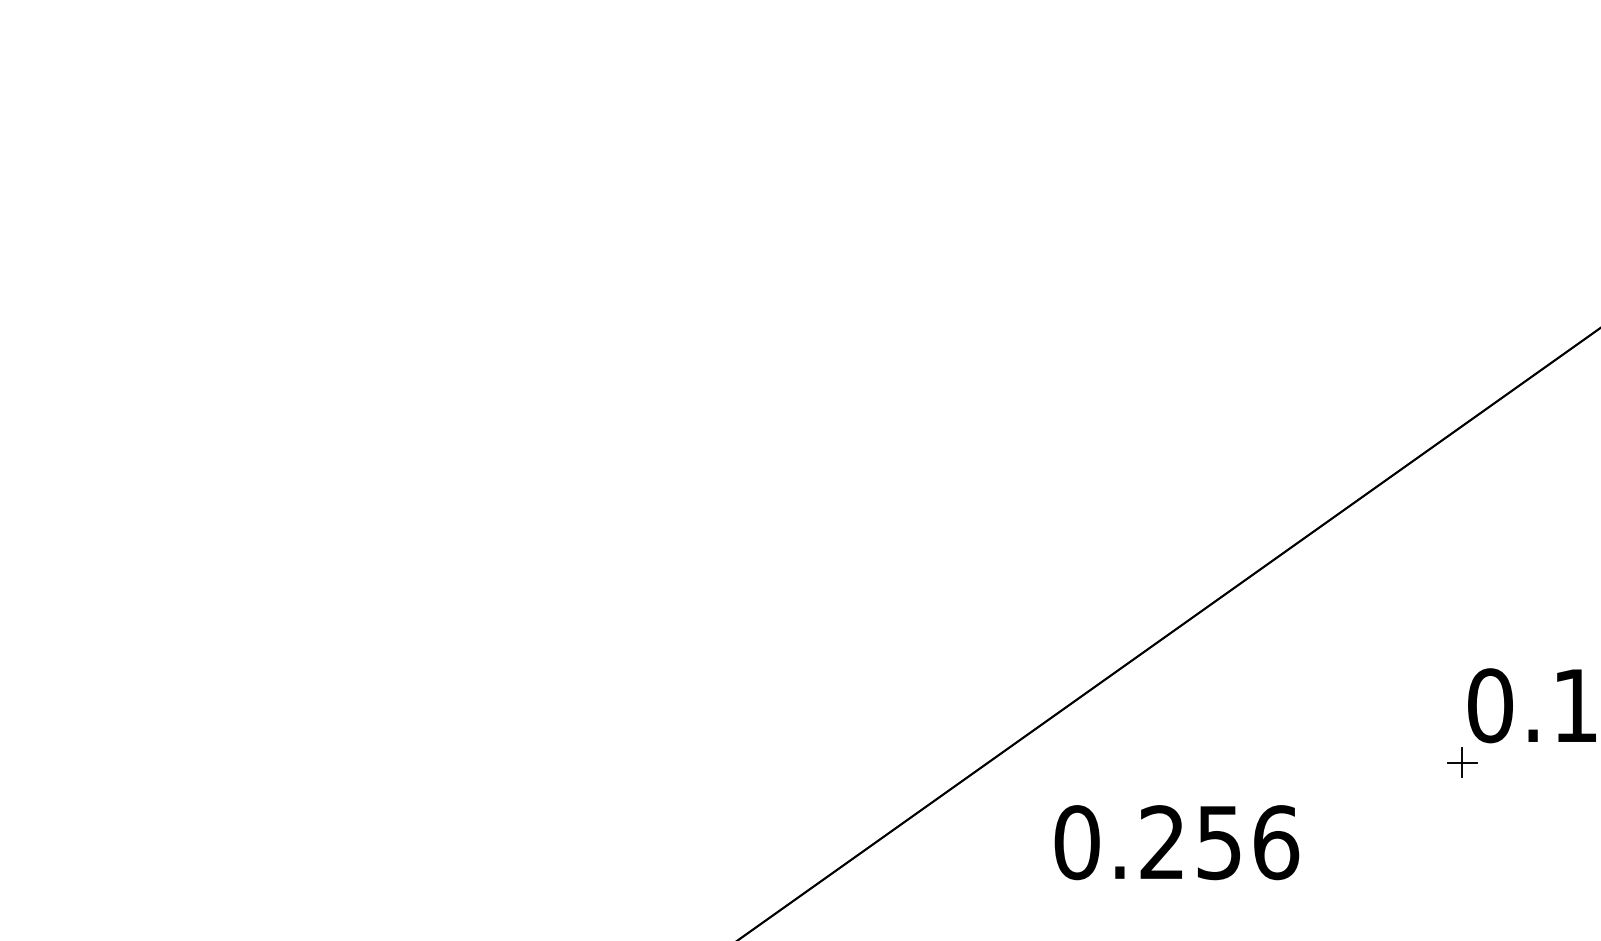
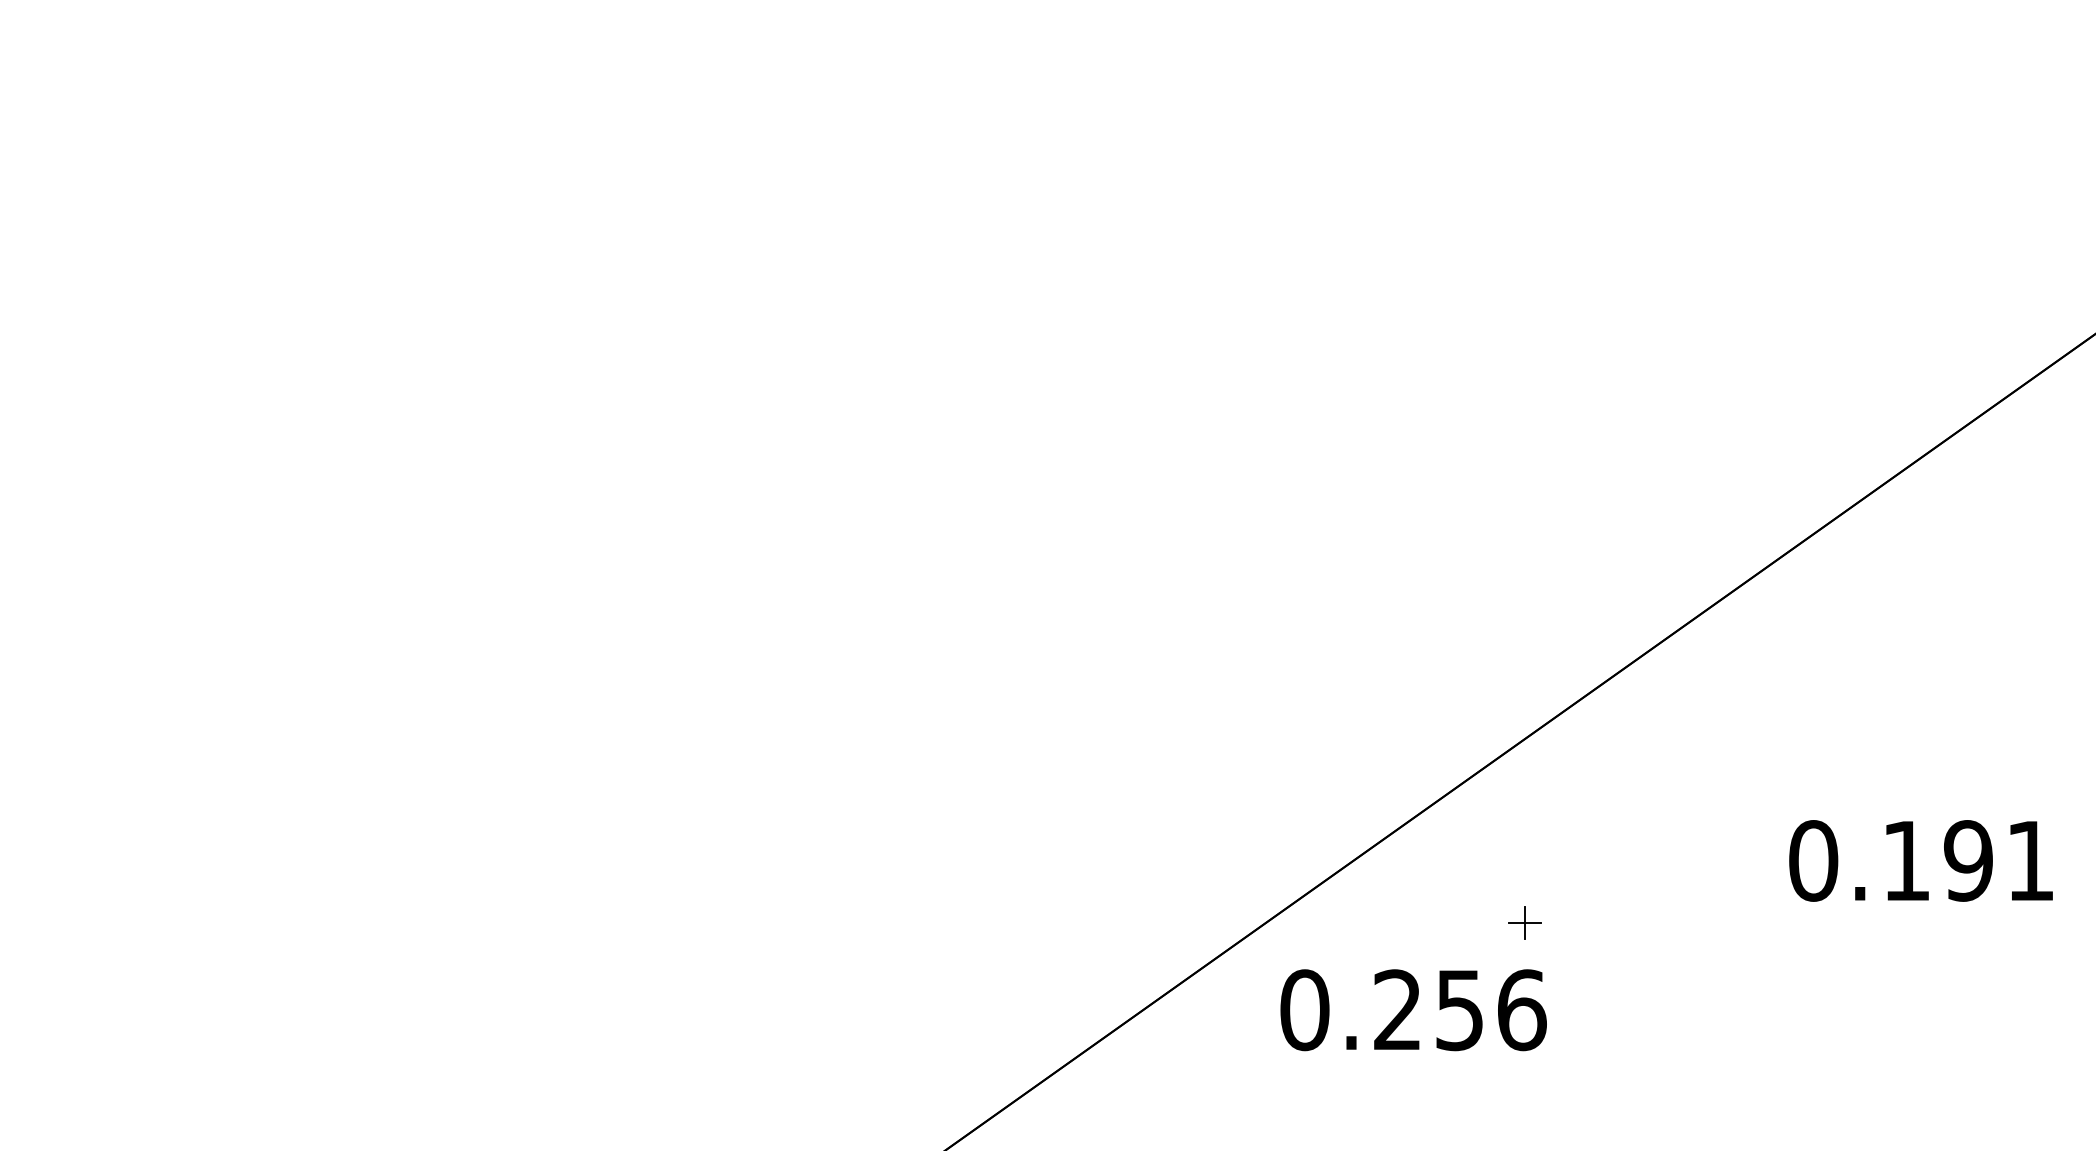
part: (1461, 762) -> (1524, 922), moved
text: (1176, 842) -> (1413, 1010), moved

